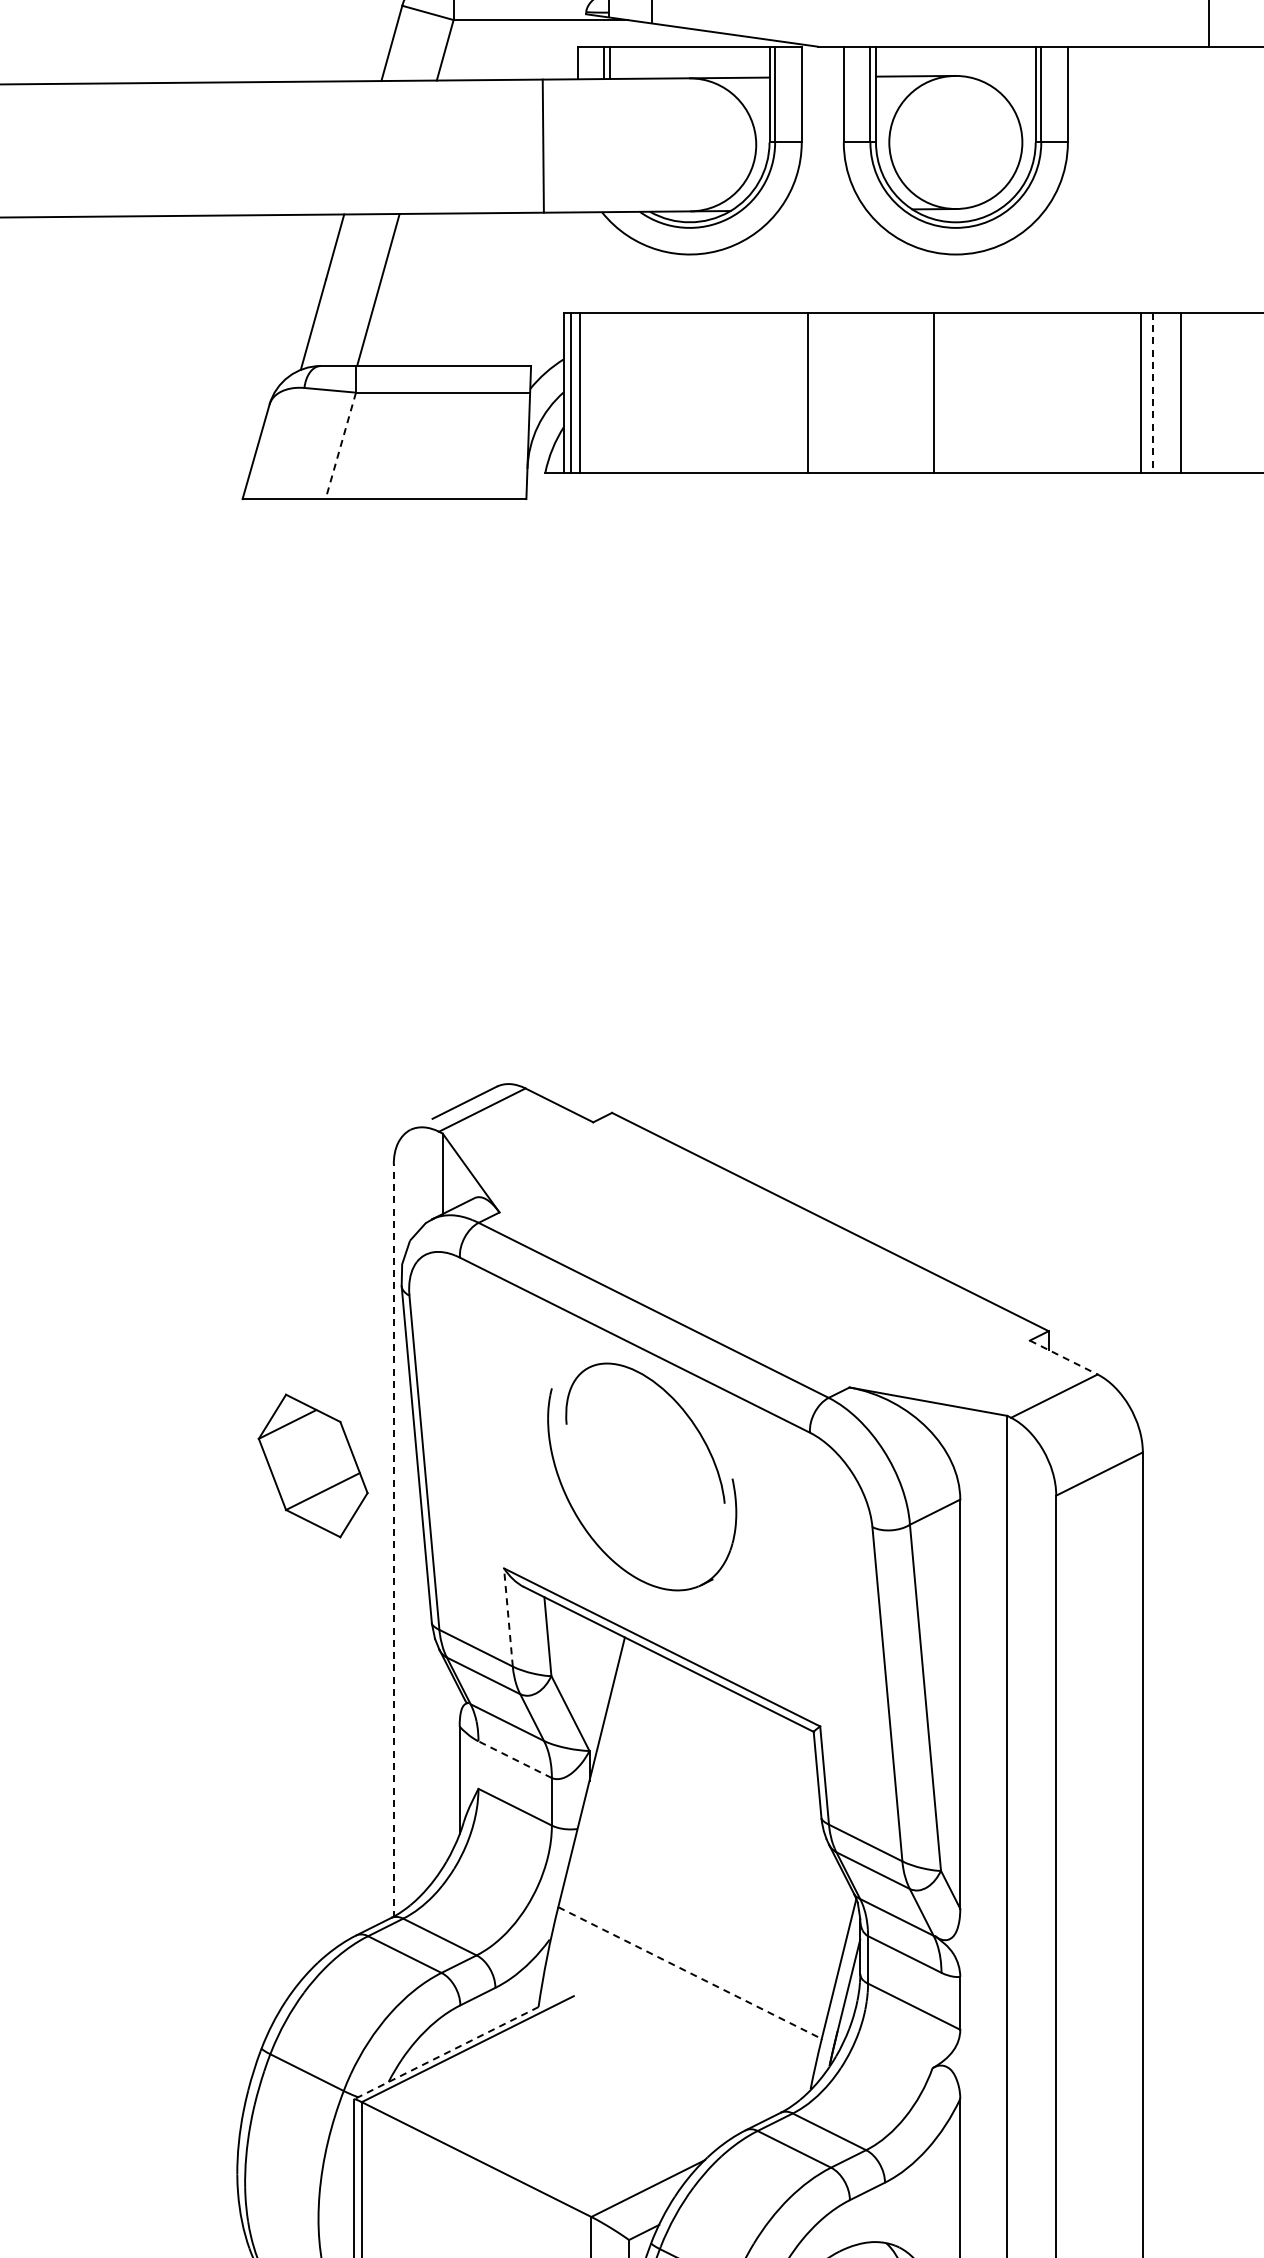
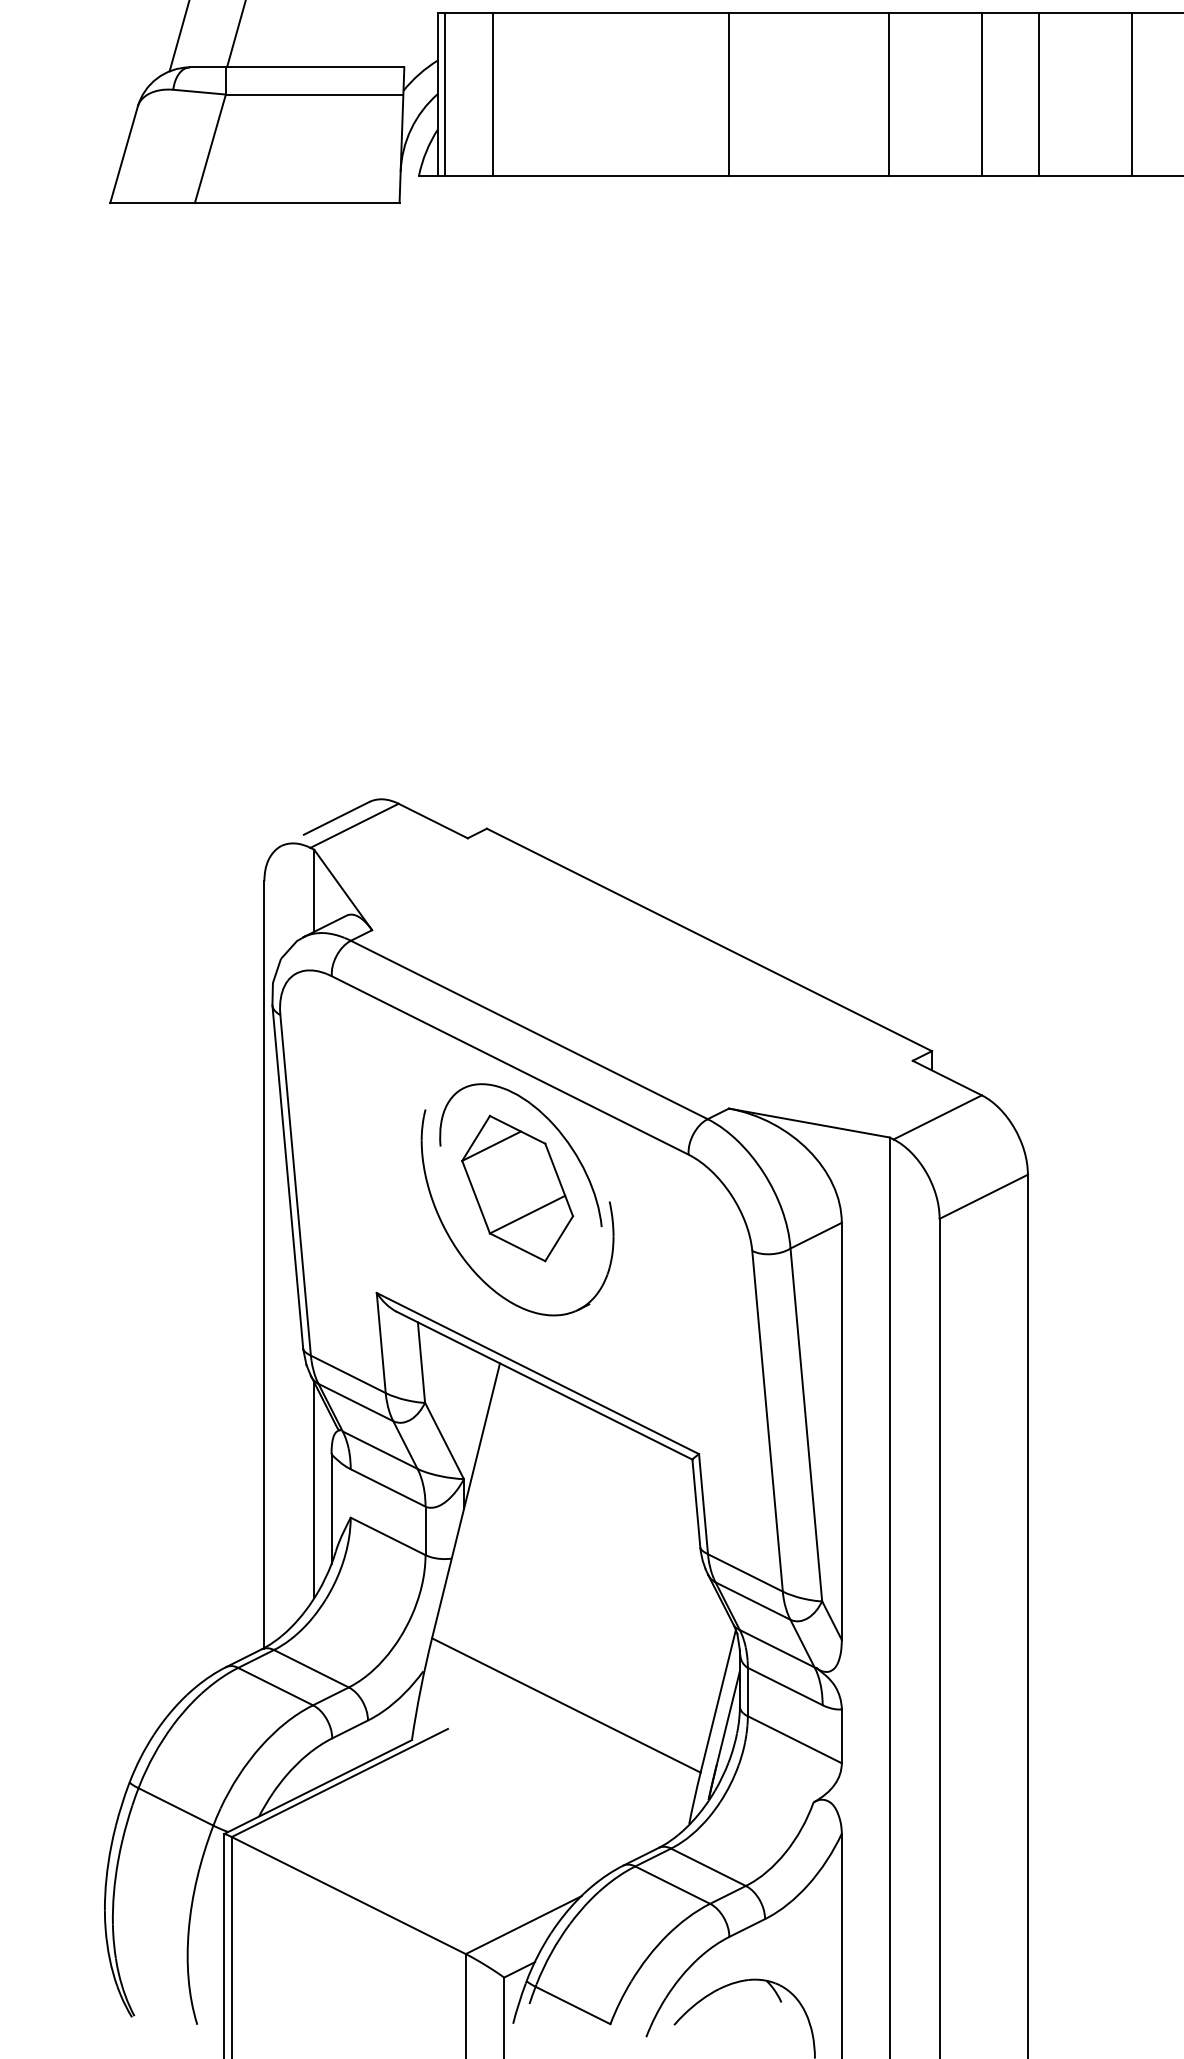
line: (580, 392) -> (493, 94), moved
line: (807, 392) -> (728, 94), moved
line: (934, 392) -> (888, 94), moved
line: (1140, 392) -> (981, 94), moved
line: (1153, 392) -> (1038, 94), dashed -> solid
line: (1180, 392) -> (1131, 94), moved
line: (340, 446) -> (210, 149), dashed -> solid
line: (1063, 1357) -> (947, 1078), dashed -> solid
part: (312, 1465) -> (516, 1188), moved
line: (393, 1541) -> (264, 1265), dashed -> solid
line: (508, 1616) -> (381, 1342), dashed -> solid
line: (514, 1759) -> (387, 1487), dashed -> solid
line: (442, 1761) -> (314, 1489), added
line: (690, 1973) -> (566, 1705), dashed -> solid
line: (446, 2053) -> (318, 1787), dashed -> solid

